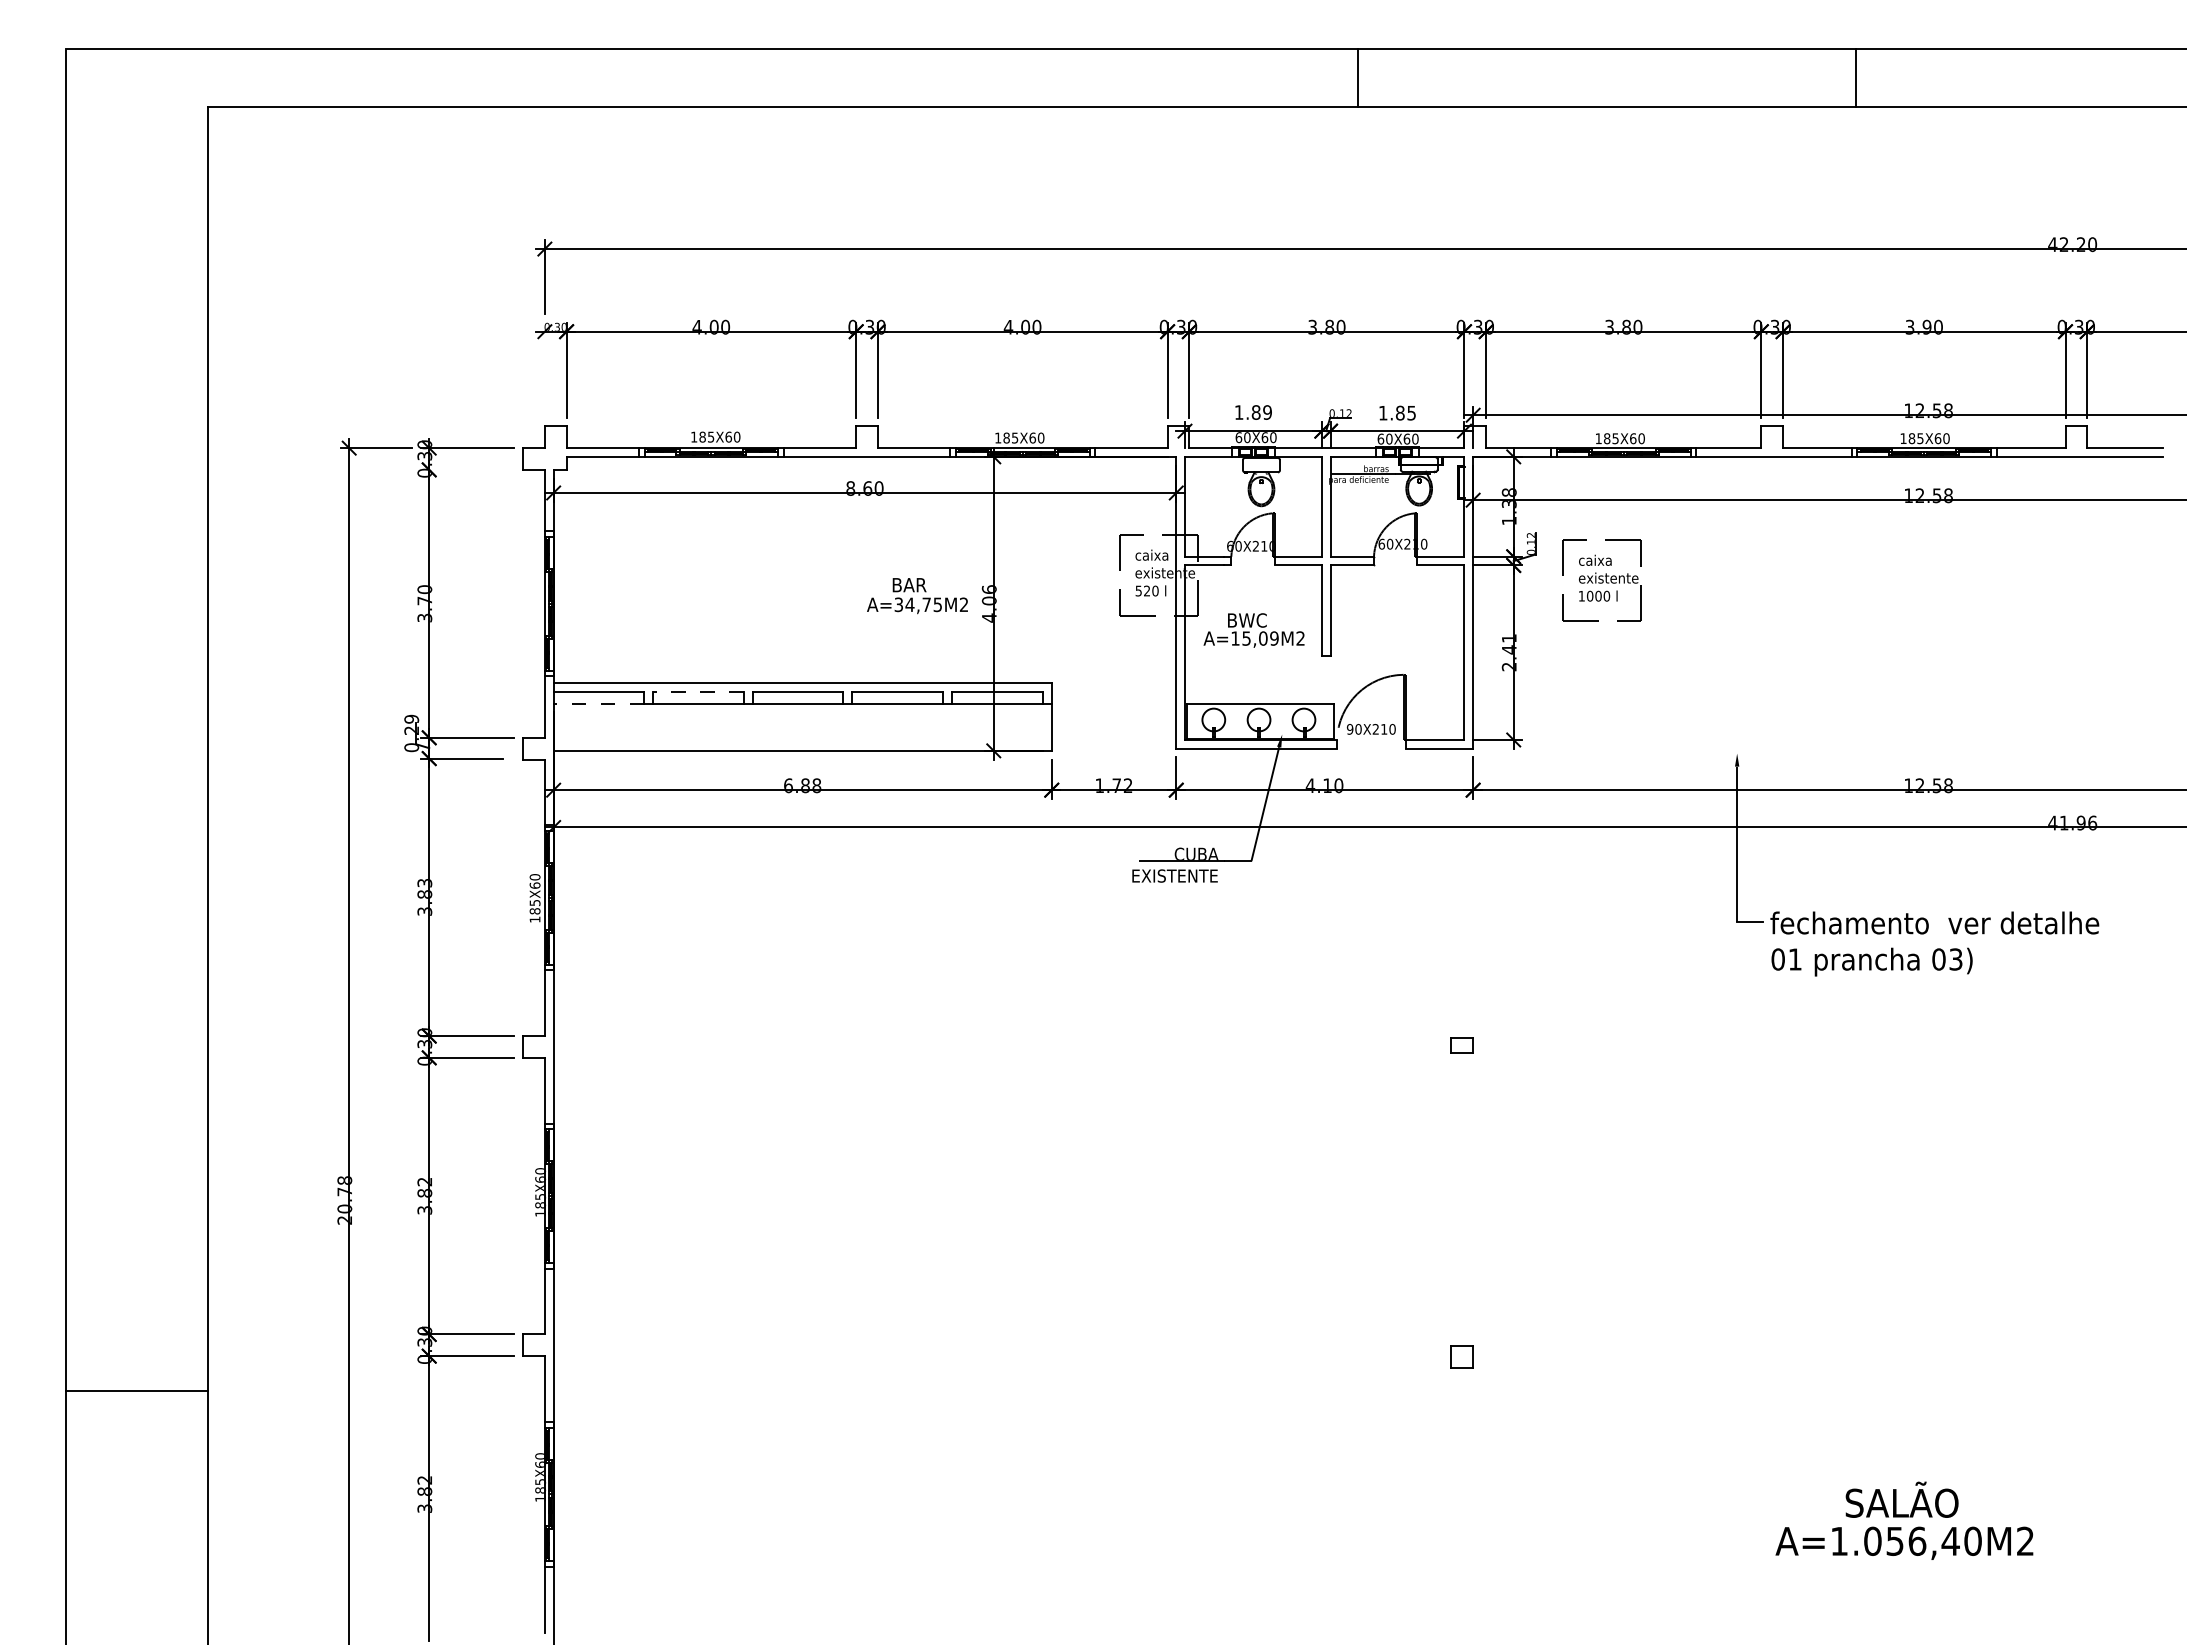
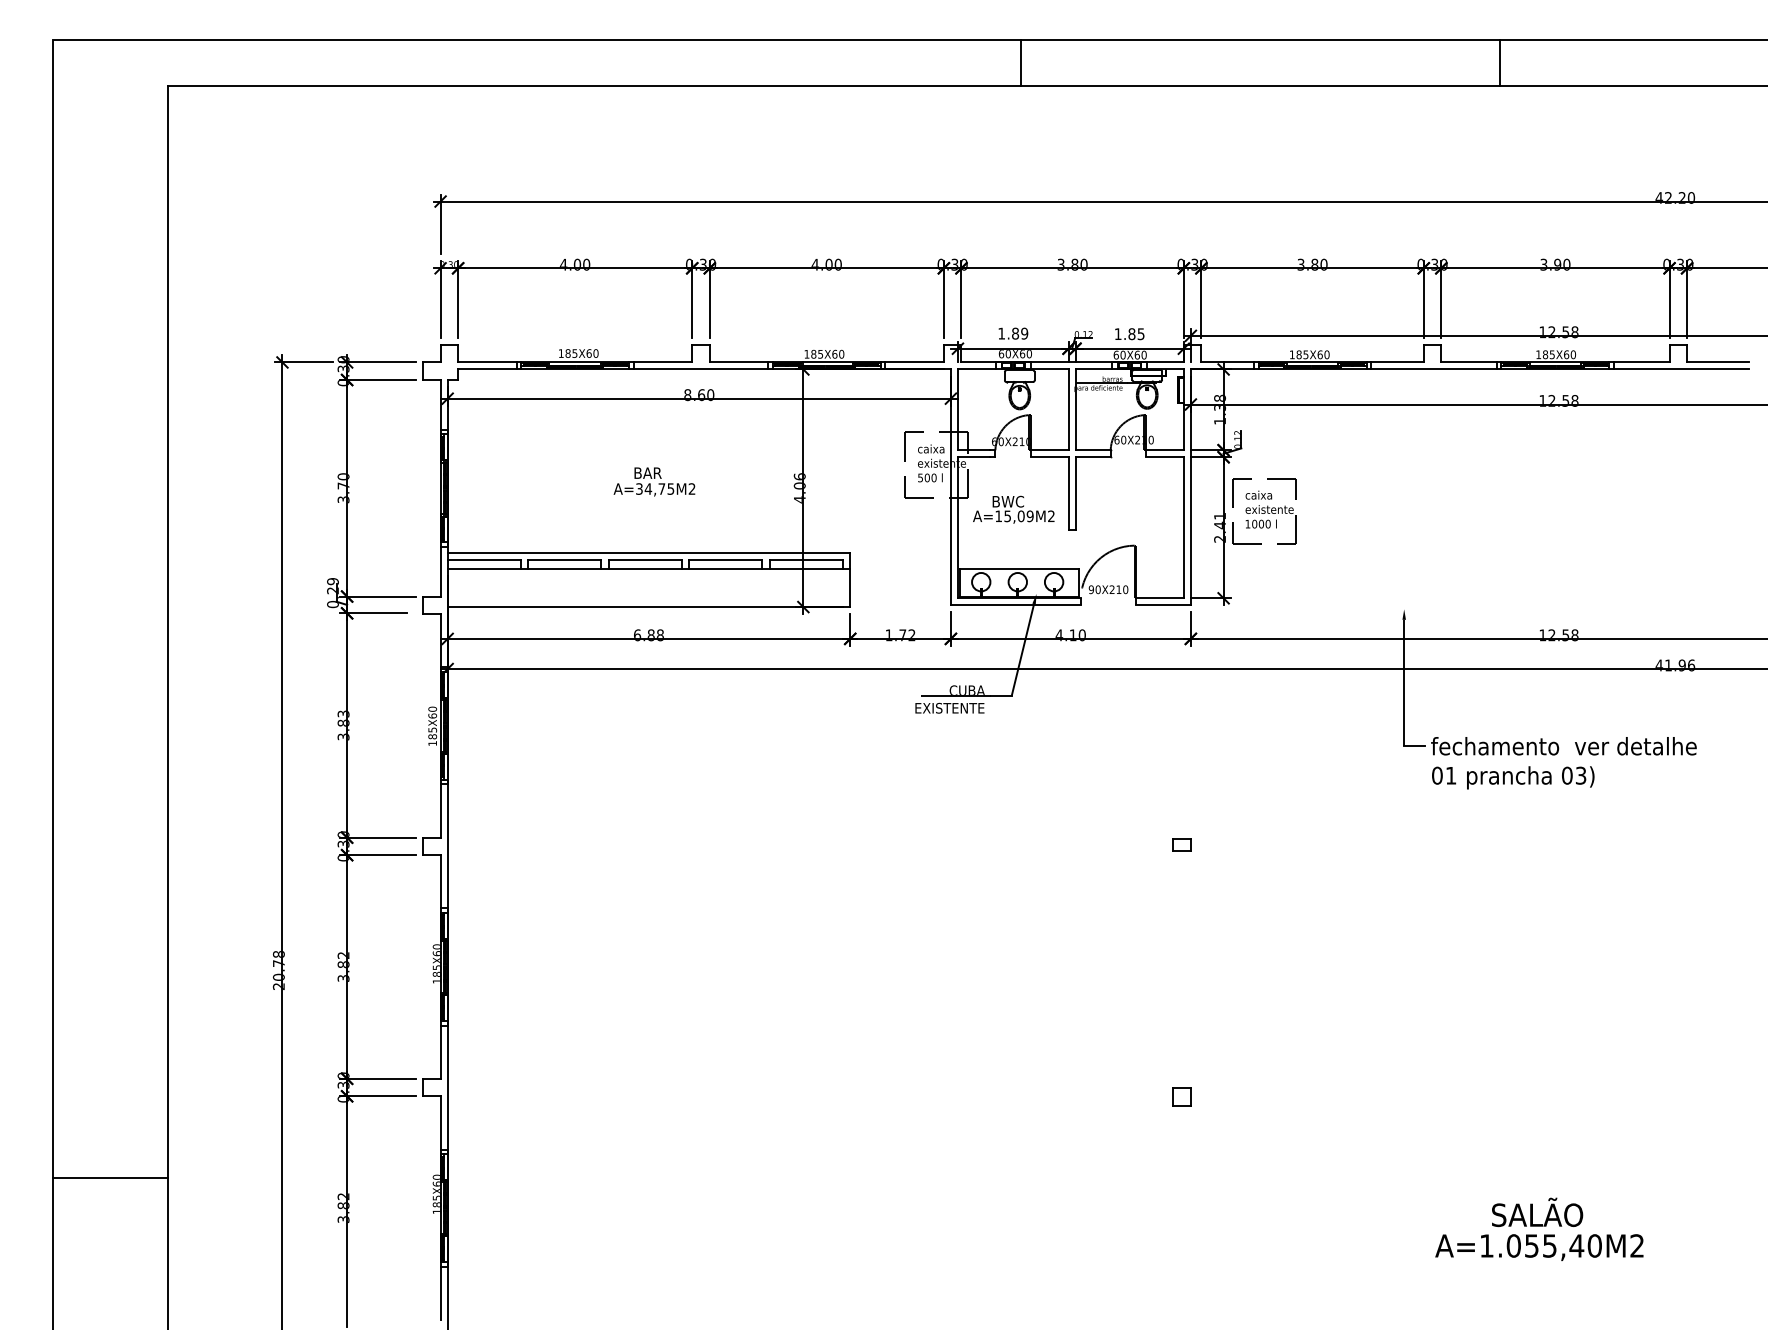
line: (1357, 77) -> (1020, 62), moved
line: (544, 370) -> (440, 299), added
line: (467, 469) -> (378, 379), added
part: (1601, 580) -> (1263, 511), moved
text: (1146, 590) -> (926, 477), 520 -> 500
text: (917, 596) -> (654, 482), moved
line: (697, 692) -> (563, 559), dashed -> solid
line: (598, 703) -> (483, 568), dashed -> solid
line: (136, 1390) -> (110, 1178), moved
text: (1917, 1540) -> (1549, 1245), A=1.056,40M2 -> A=1.055,40M2

